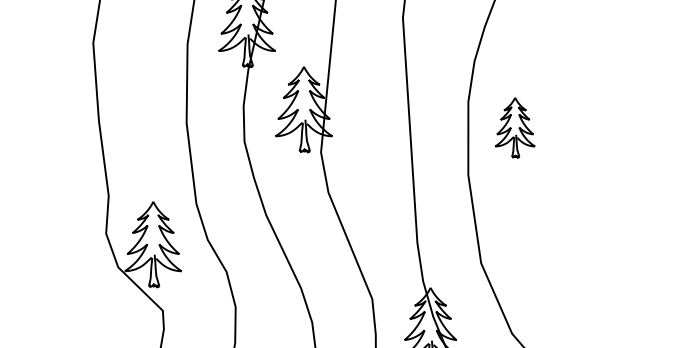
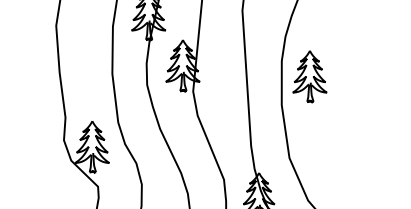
part: (514, 127) -> (309, 76), size x1.43

